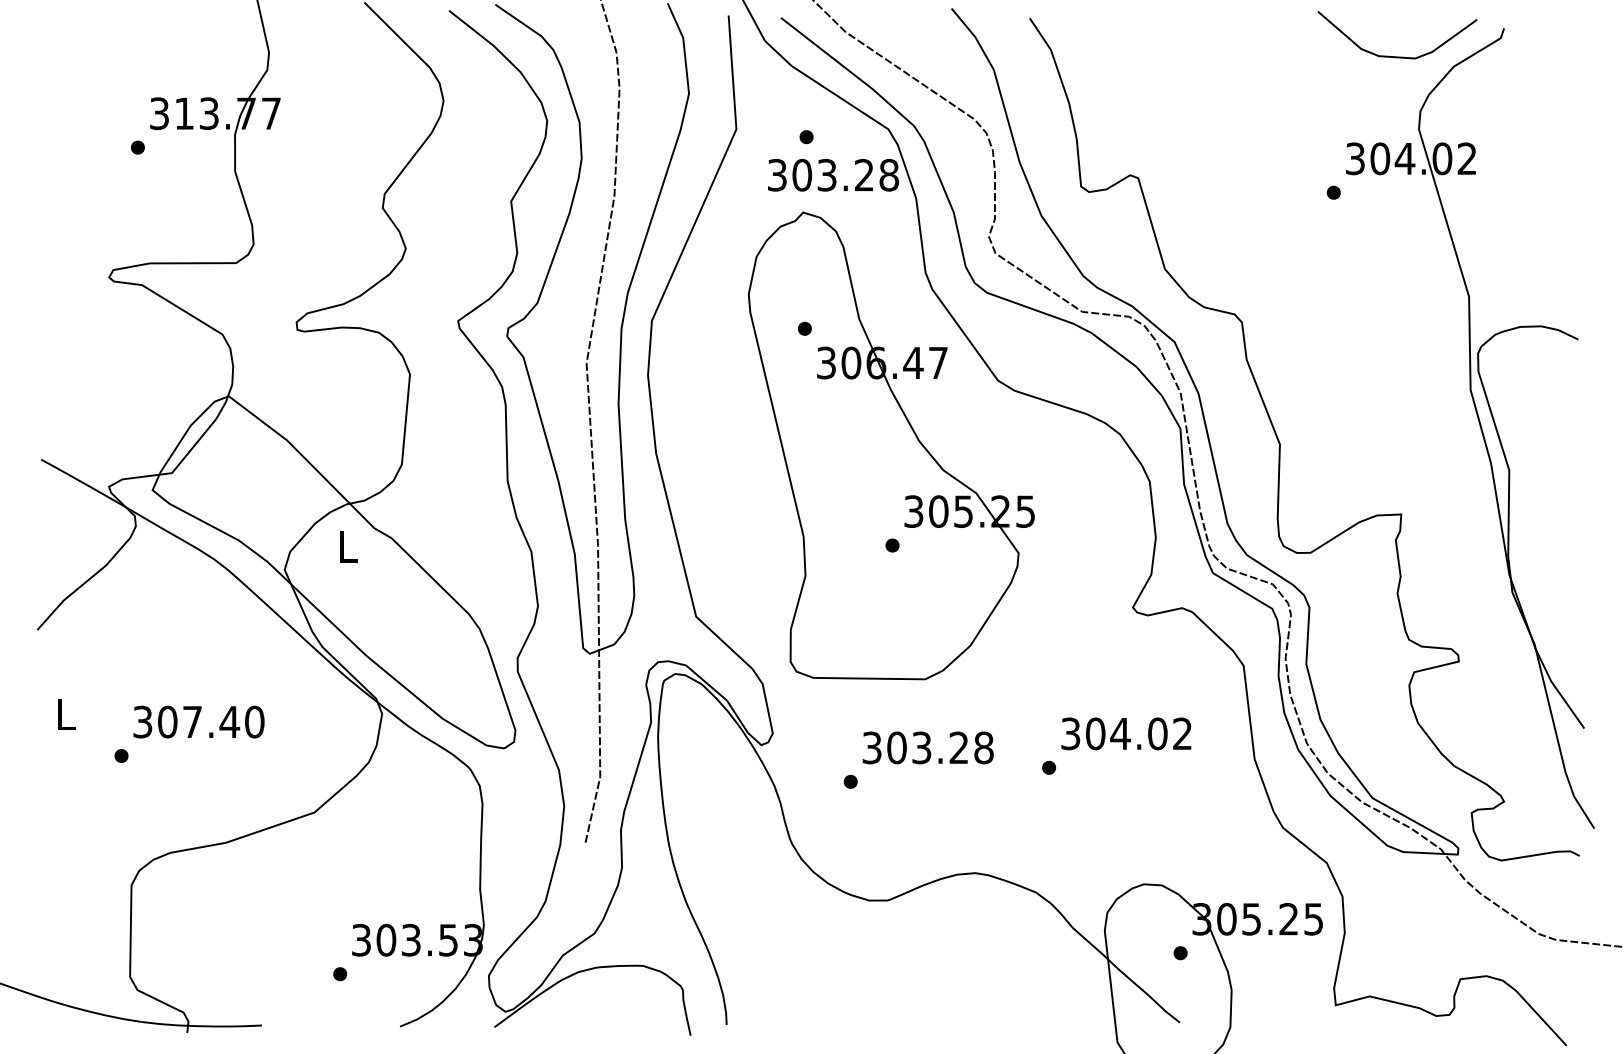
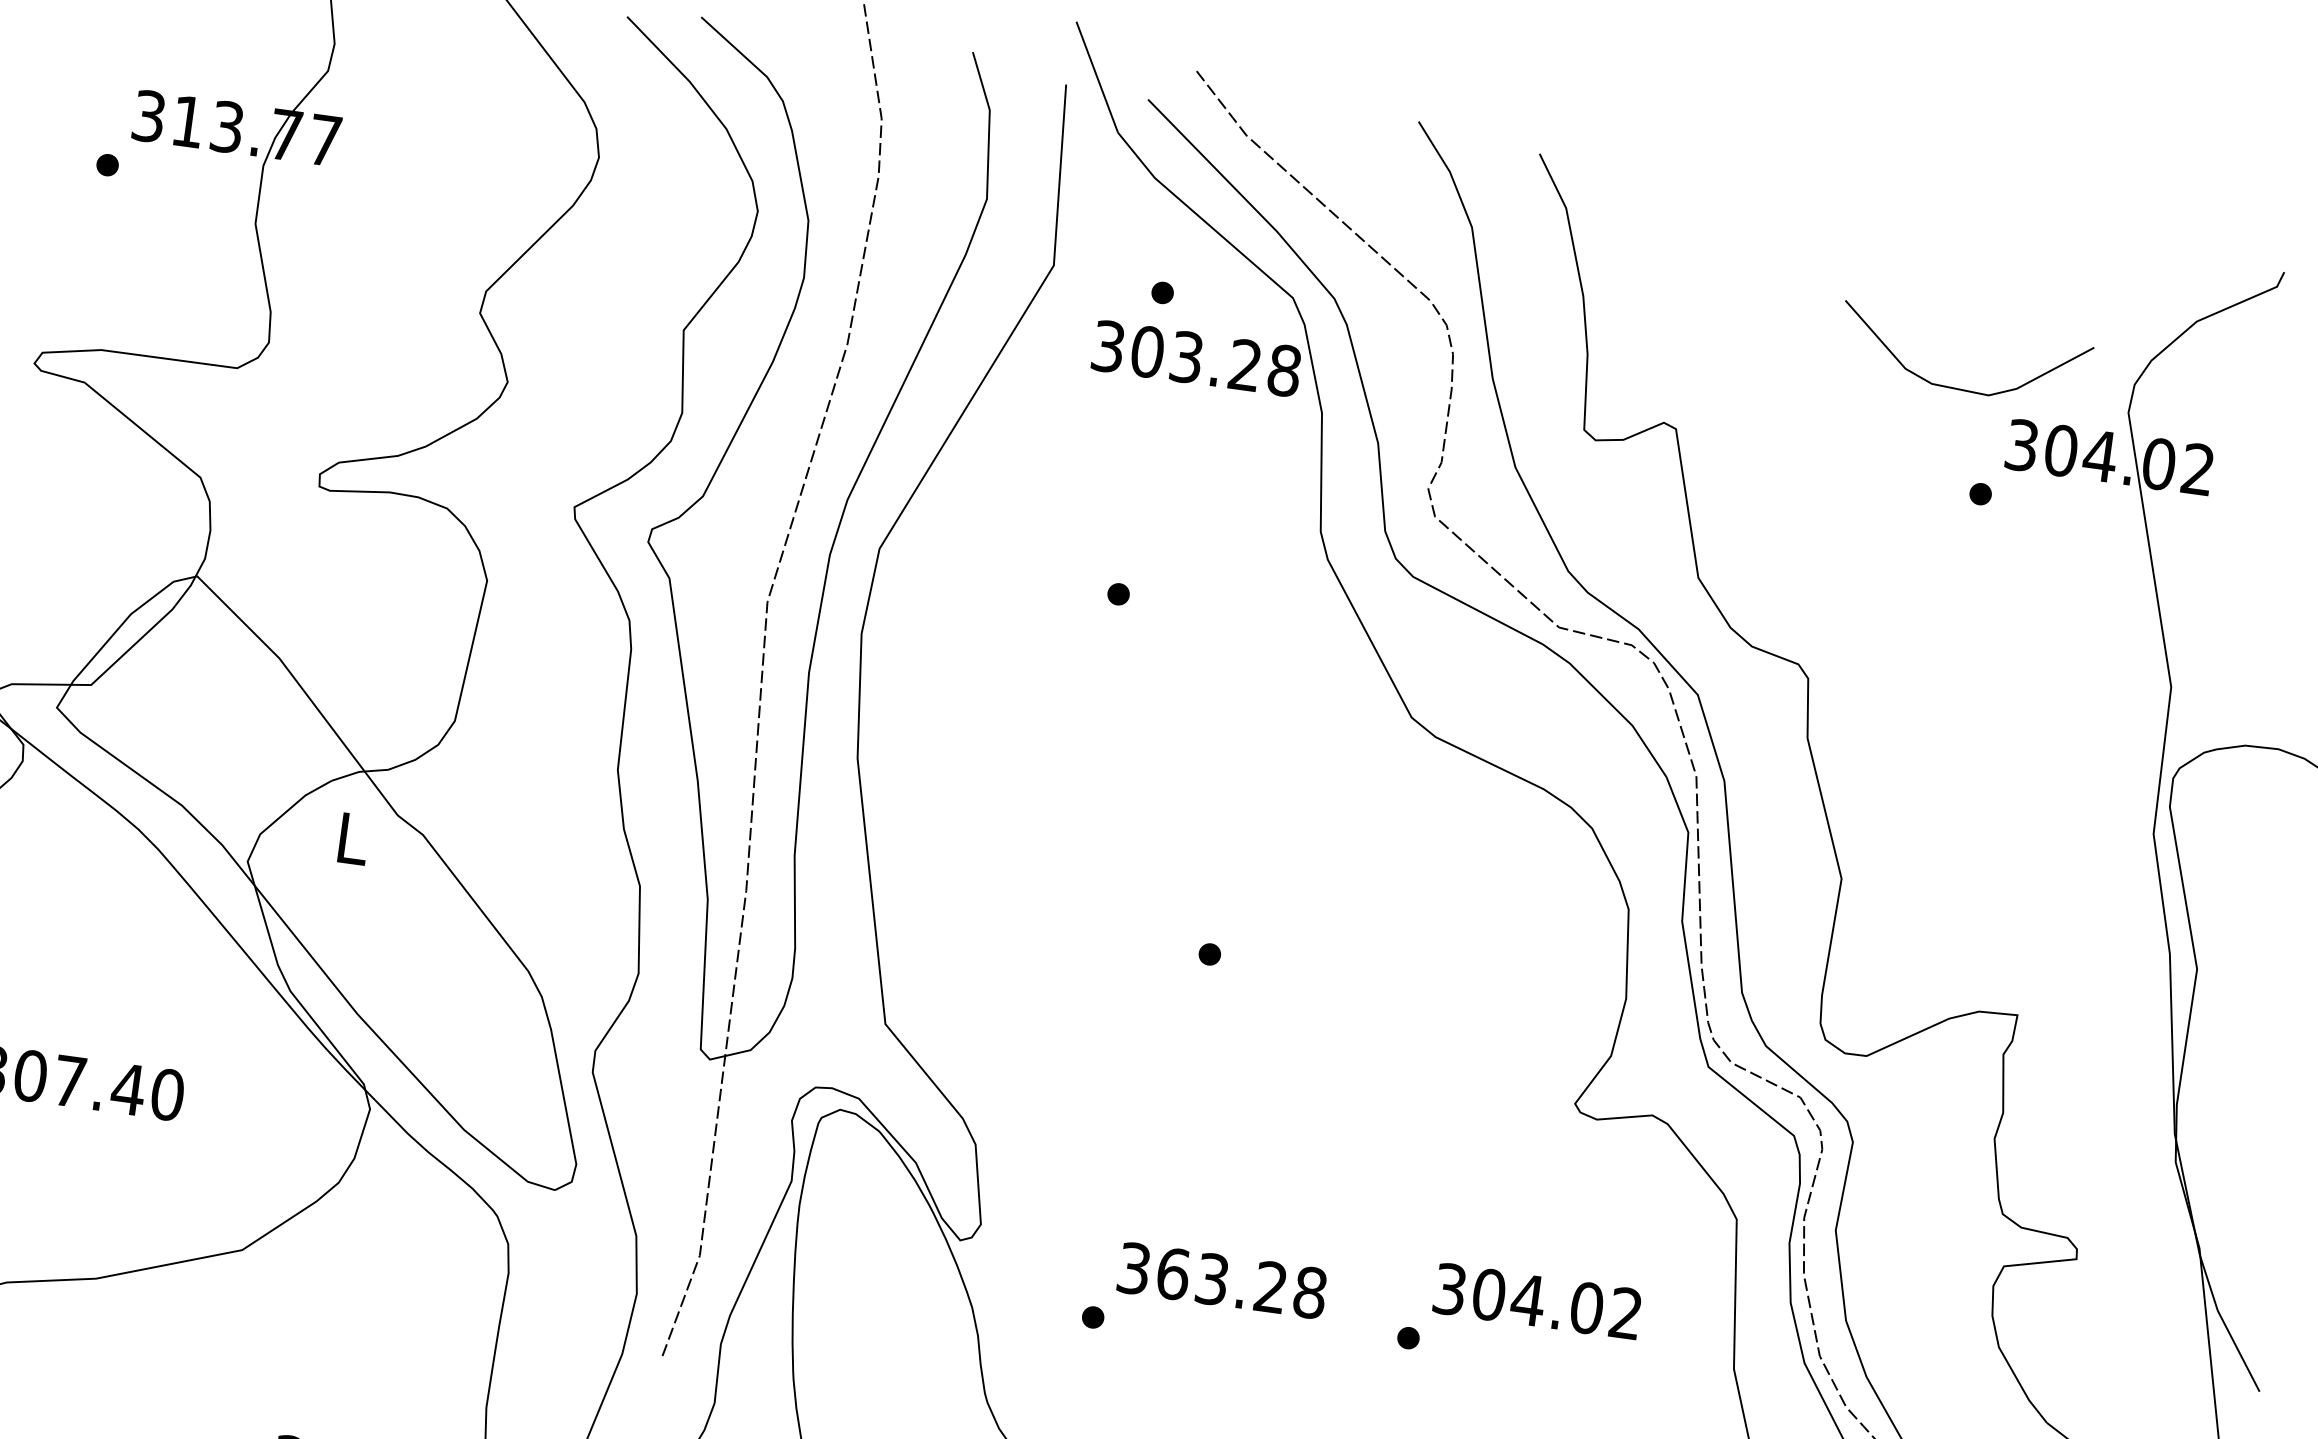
curve: (1397, 56) -> (1961, 388), moved
part: (890, 445) -> (1228, 796), removed
text: (896, 747) -> (1172, 1273), 303.28 -> 363.28

